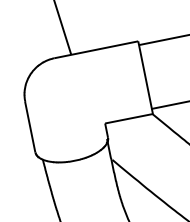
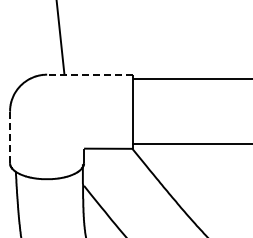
line: (95, 49) -> (89, 74), solid -> dashed
line: (29, 127) -> (9, 137), solid -> dashed

